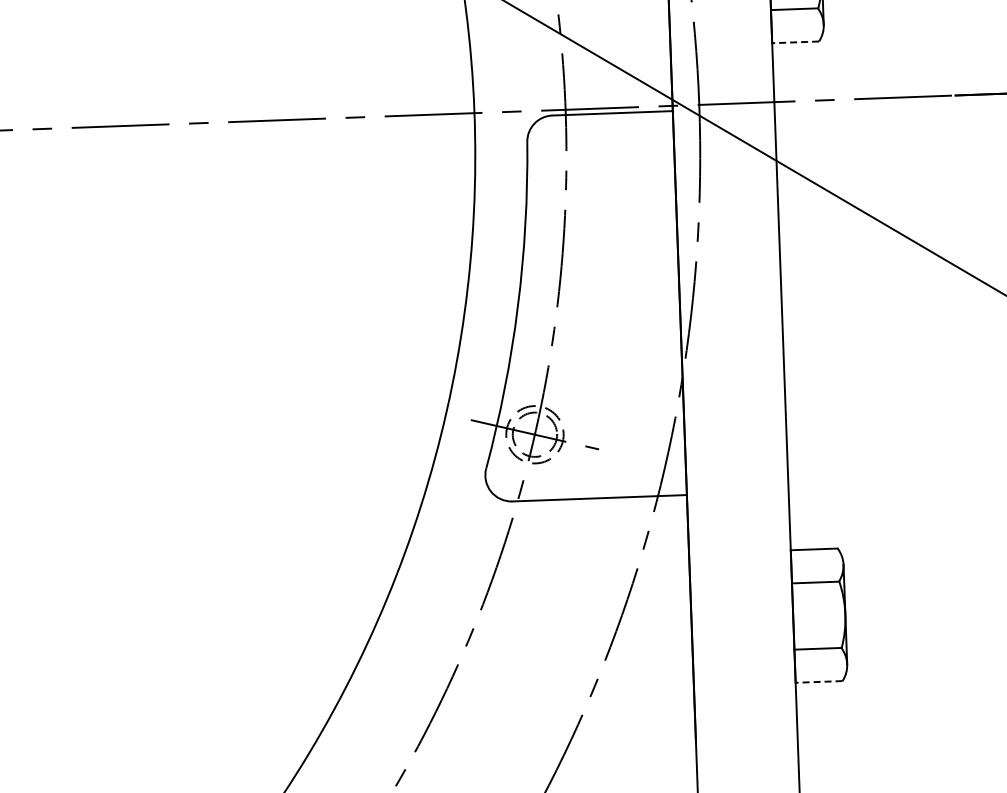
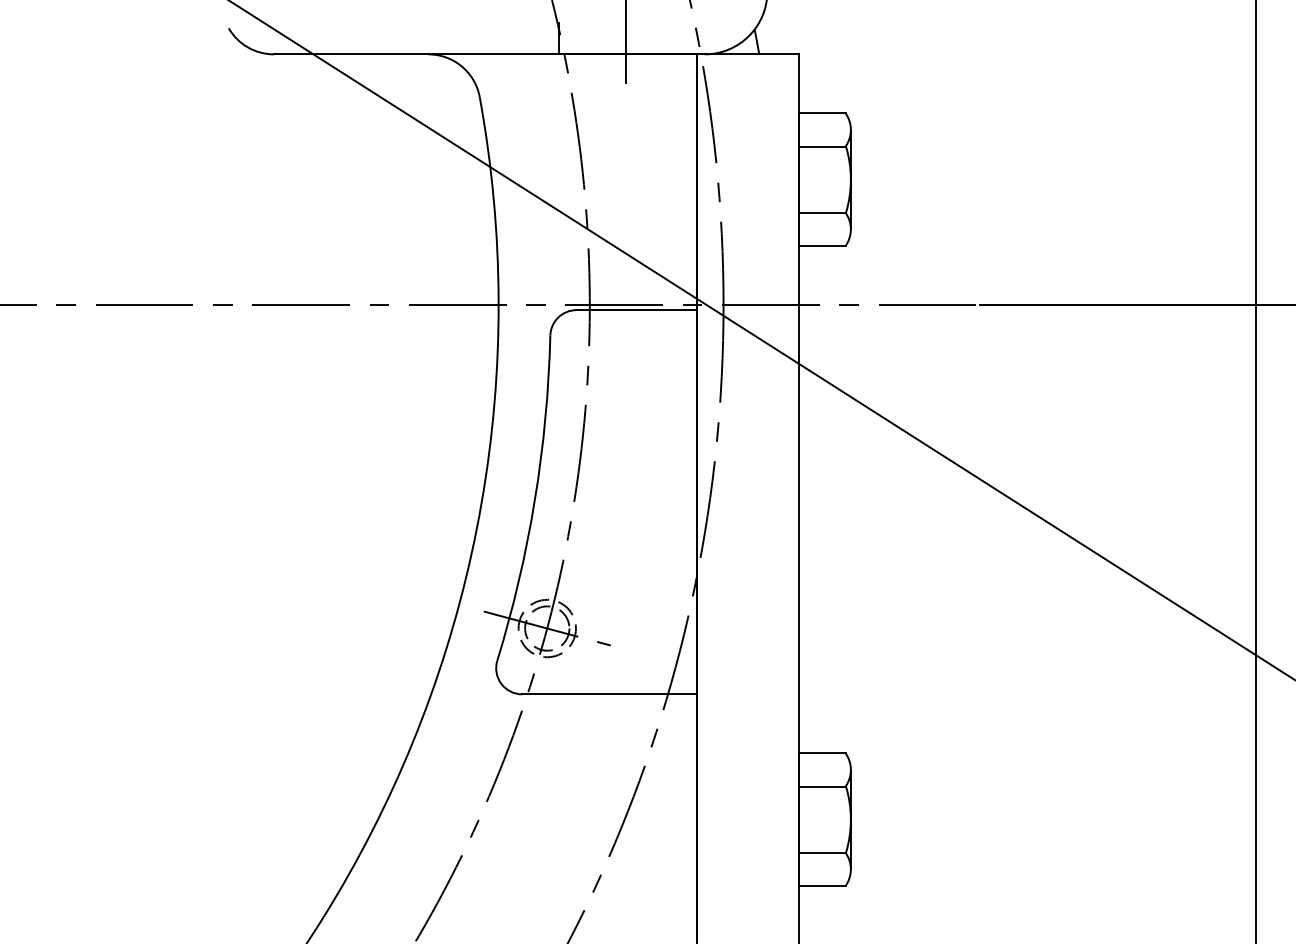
line: (794, 41) -> (821, 245), dashed -> solid
line: (818, 681) -> (821, 885), dashed -> solid

